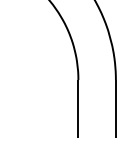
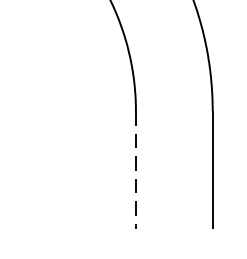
line: (78, 109) -> (136, 171), solid -> dashed

